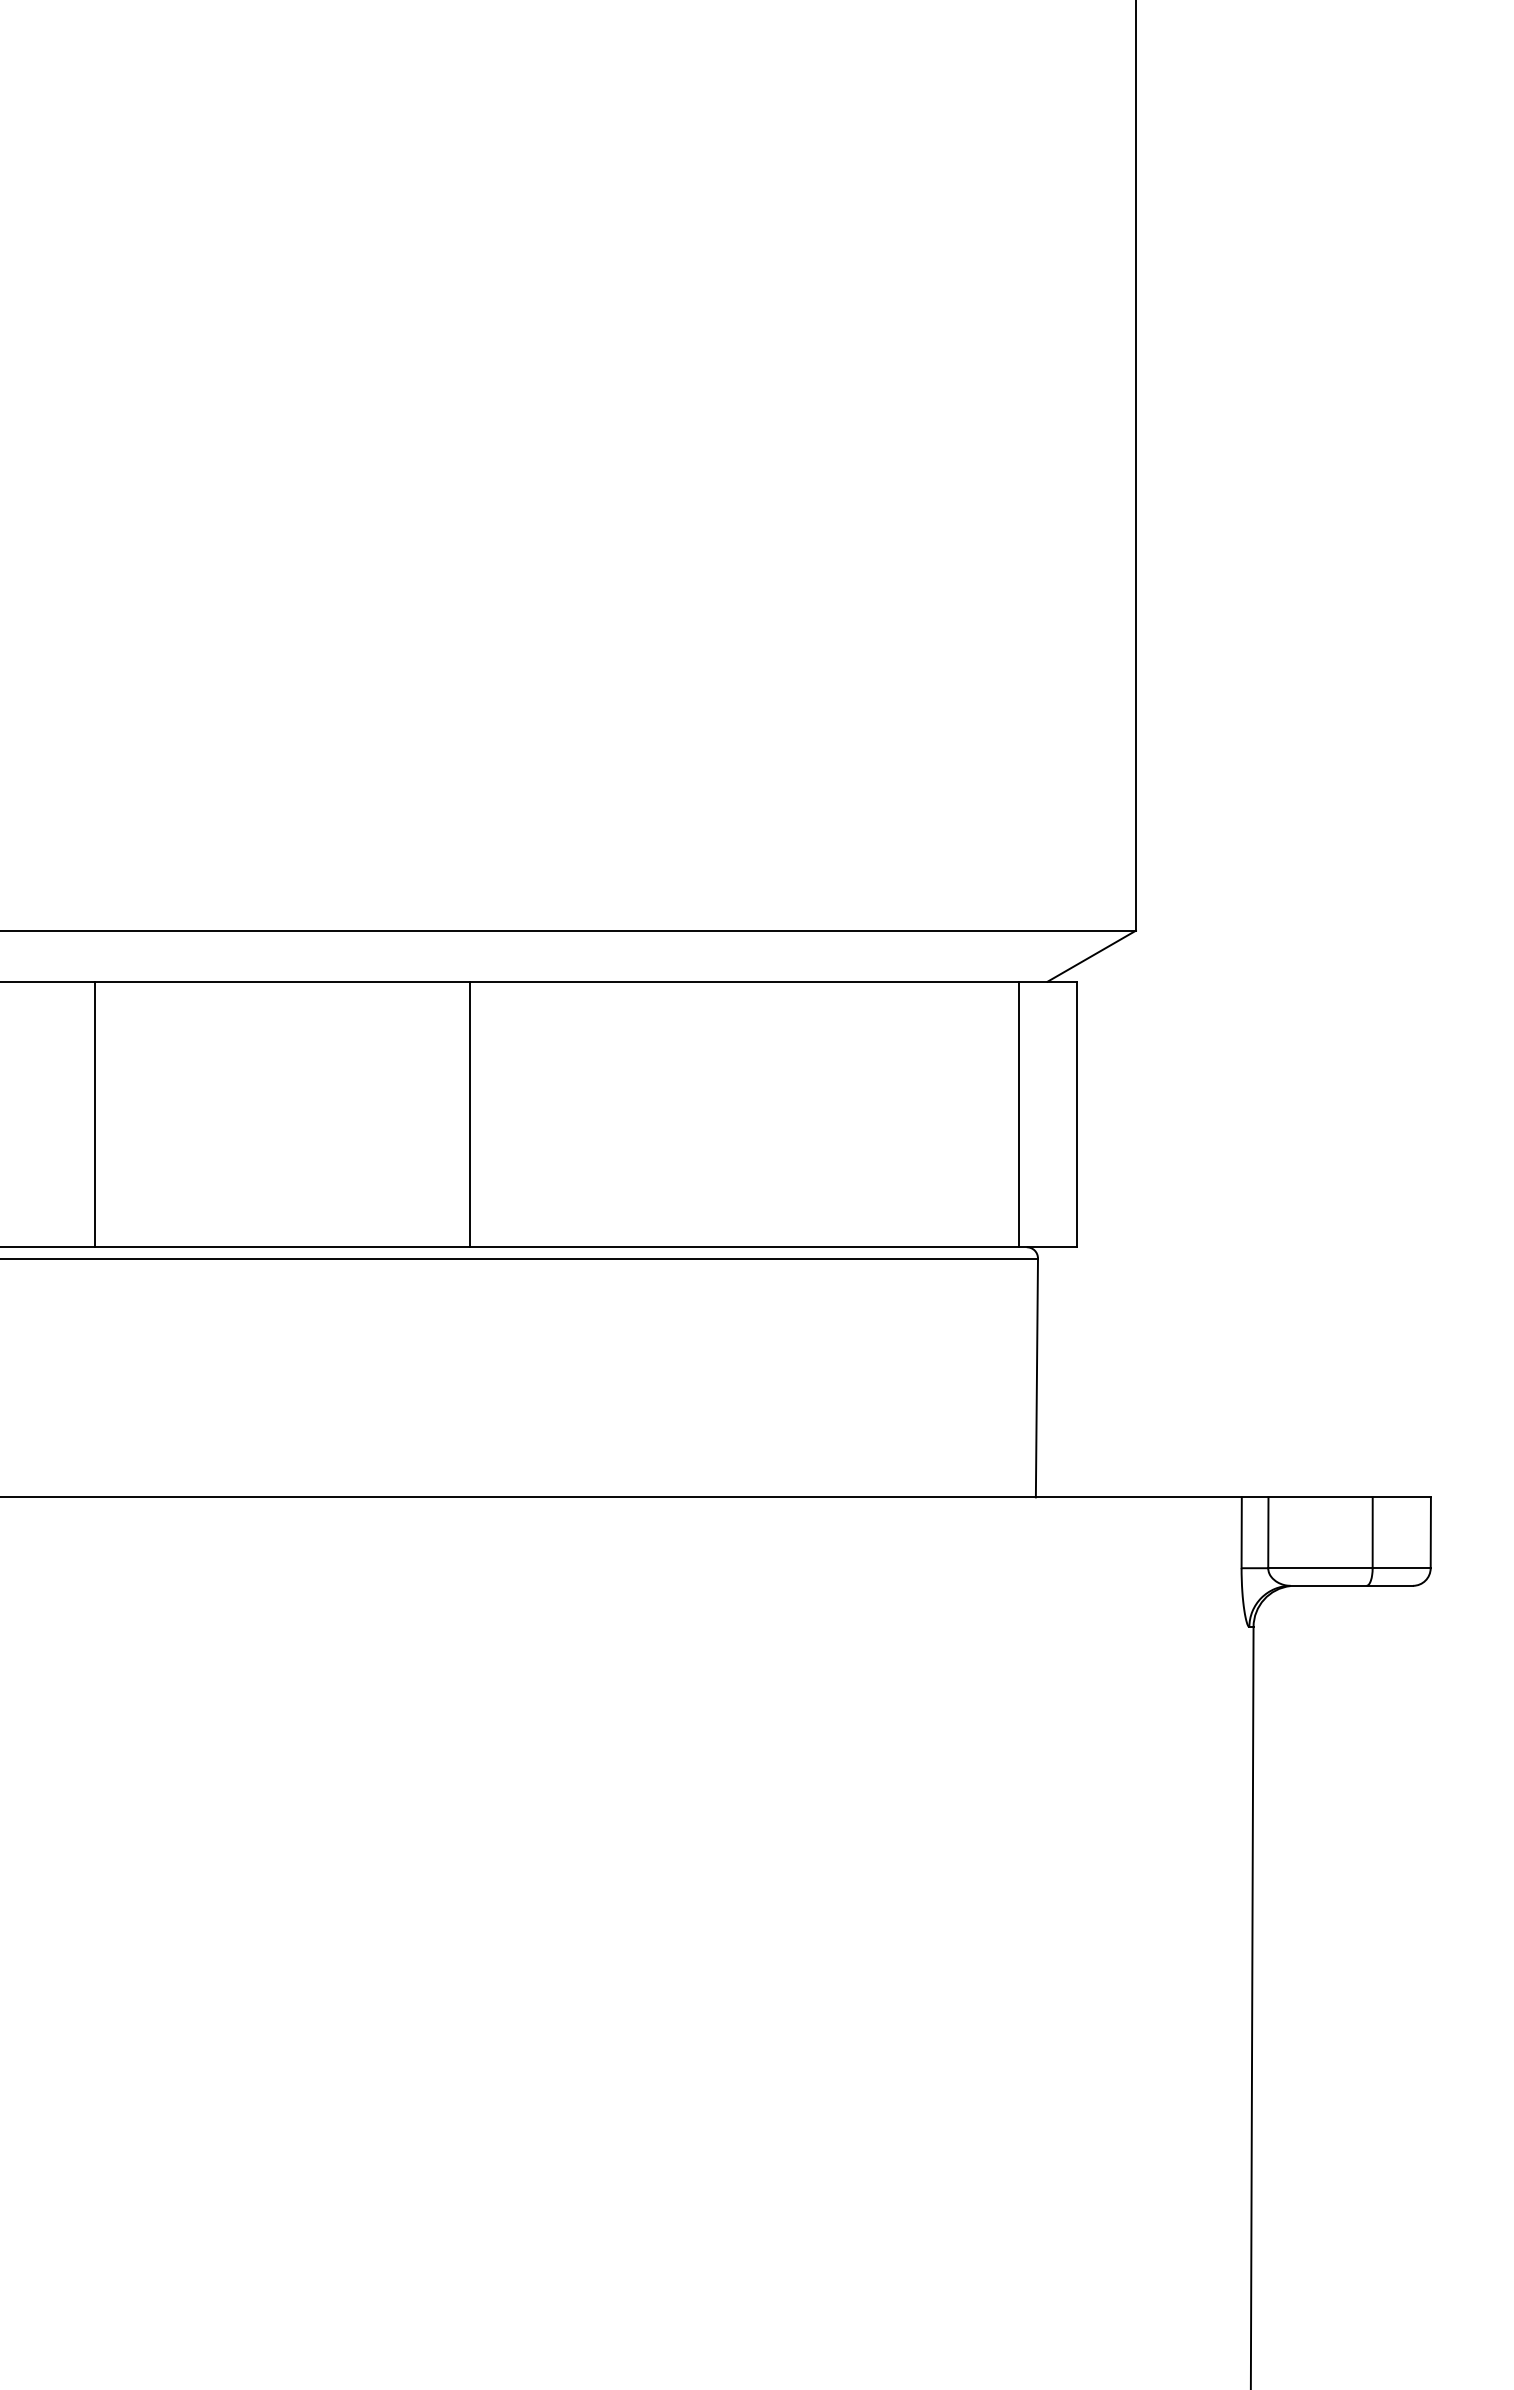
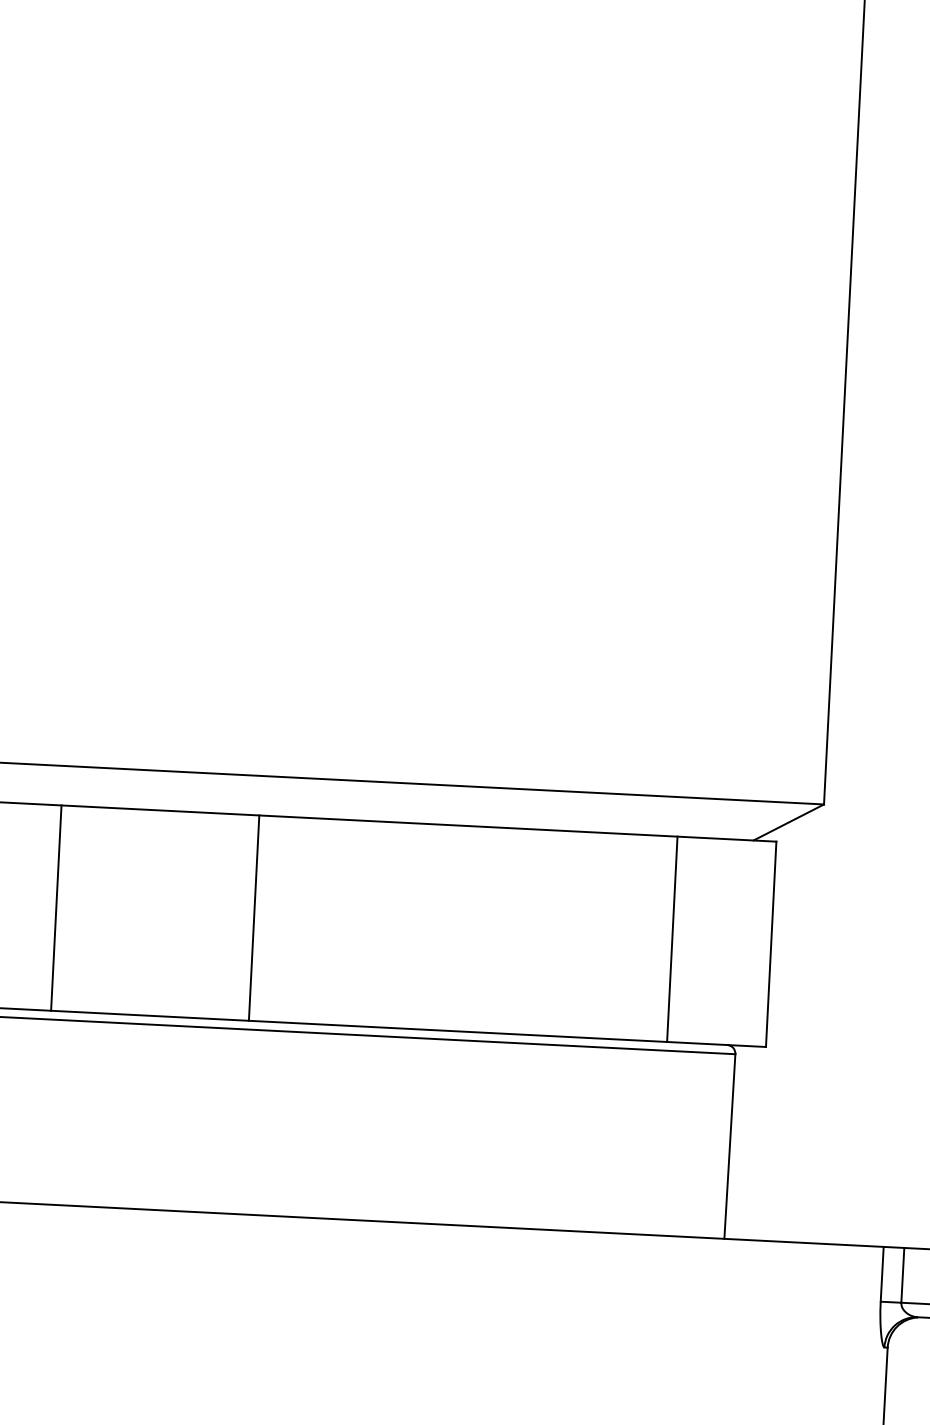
line: (94, 1114) -> (56, 908), moved
line: (469, 1114) -> (254, 918), moved
line: (1019, 1114) -> (672, 939), moved

